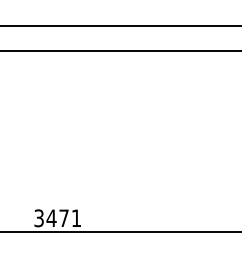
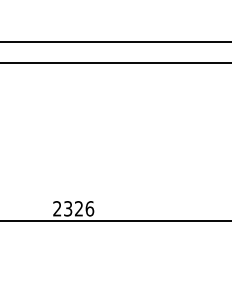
text: (57, 217) -> (73, 208), 3471 -> 2326

